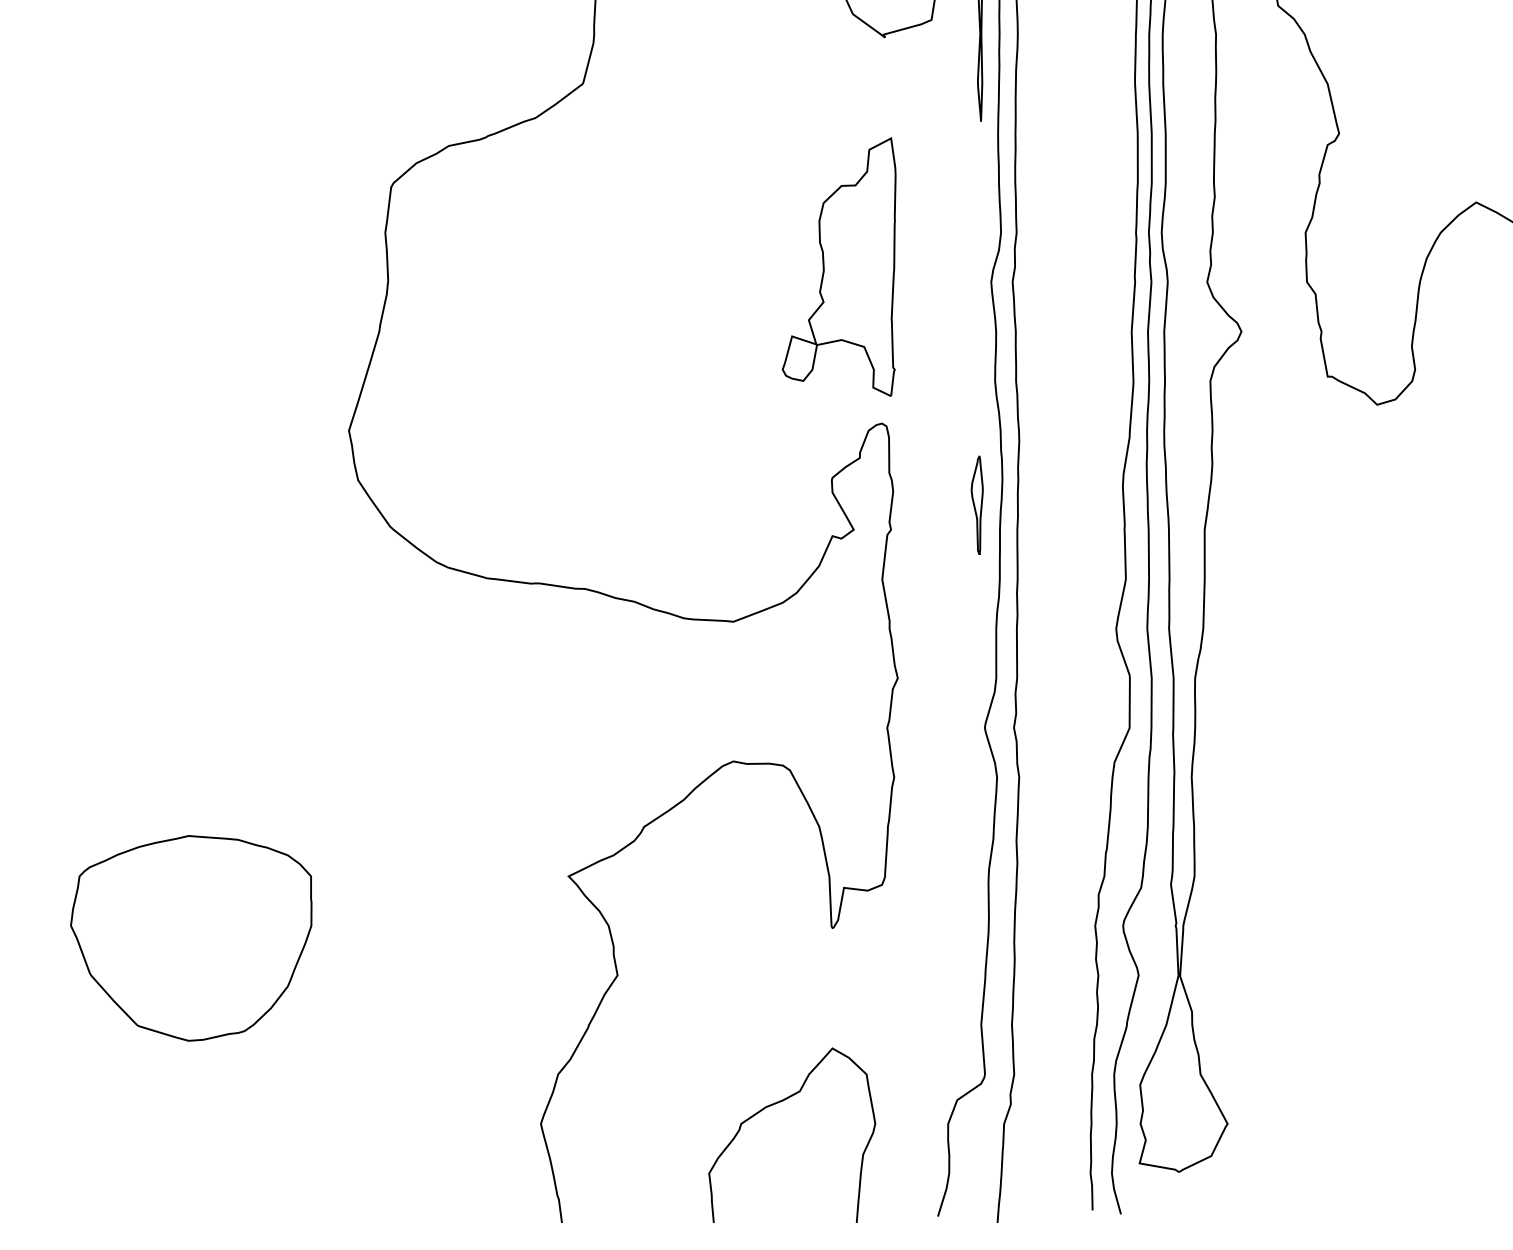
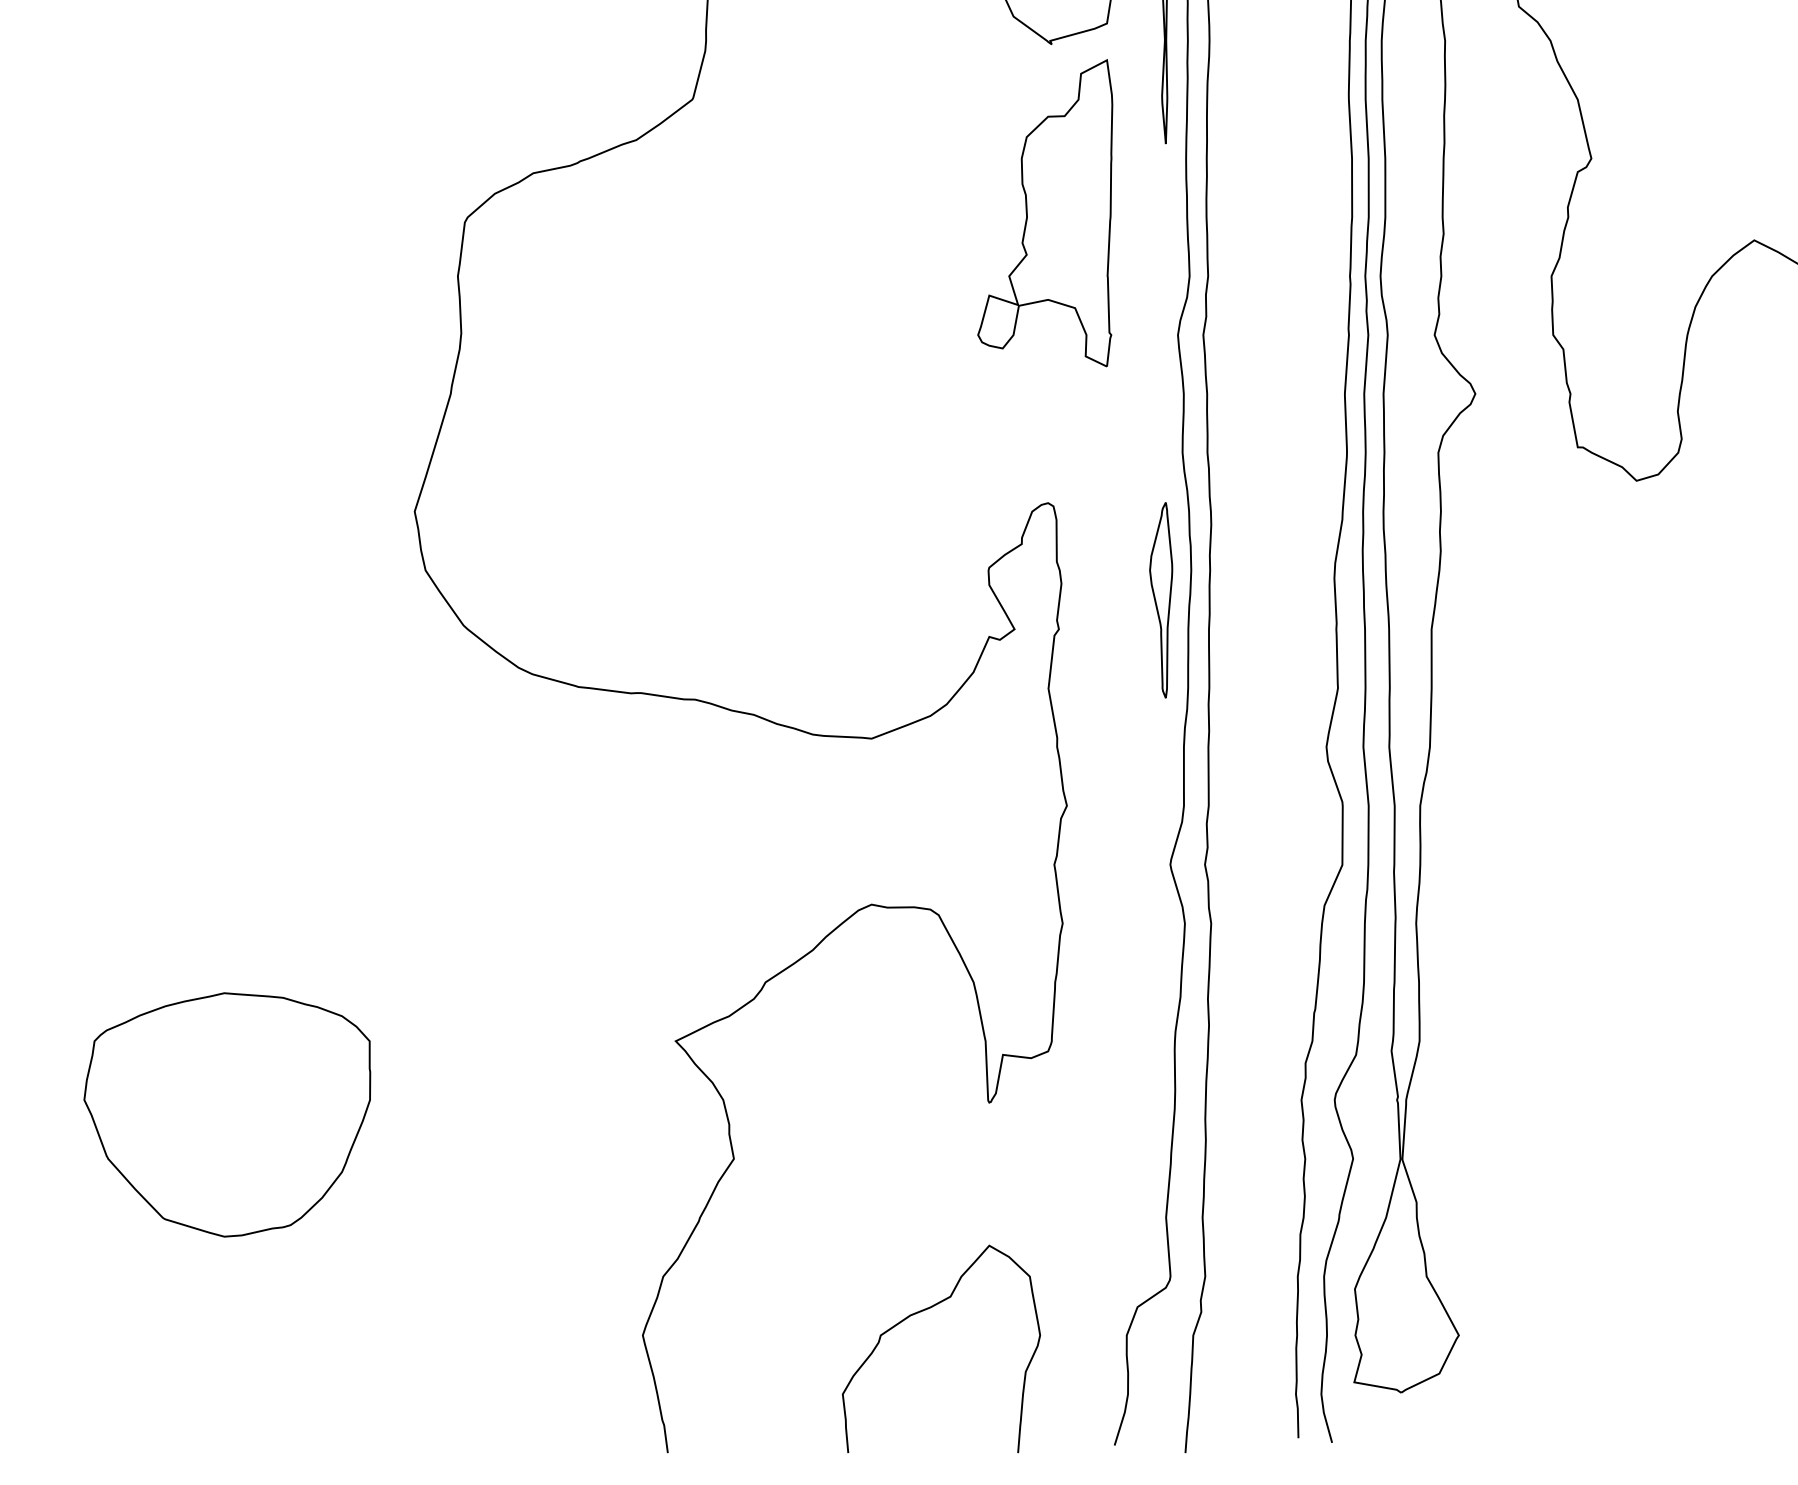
part: (839, 267) -> (1045, 213), moved
part: (977, 505) -> (1161, 600), size x1.67

